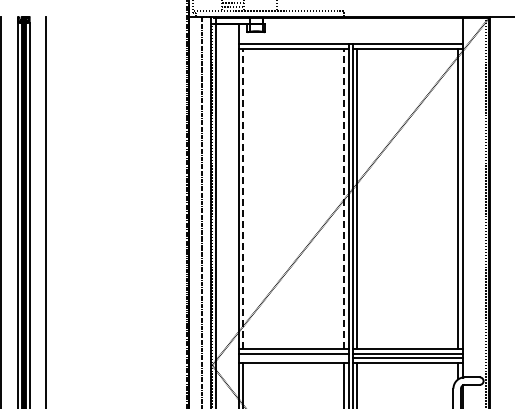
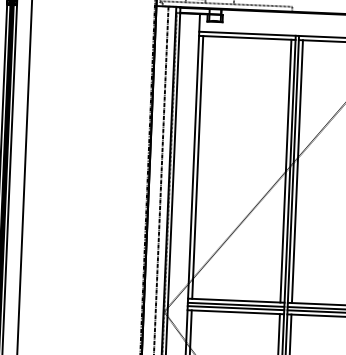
line: (243, 198) -> (197, 166), dashed -> solid
line: (344, 198) -> (286, 170), dashed -> solid
line: (293, 357) -> (235, 307), added

